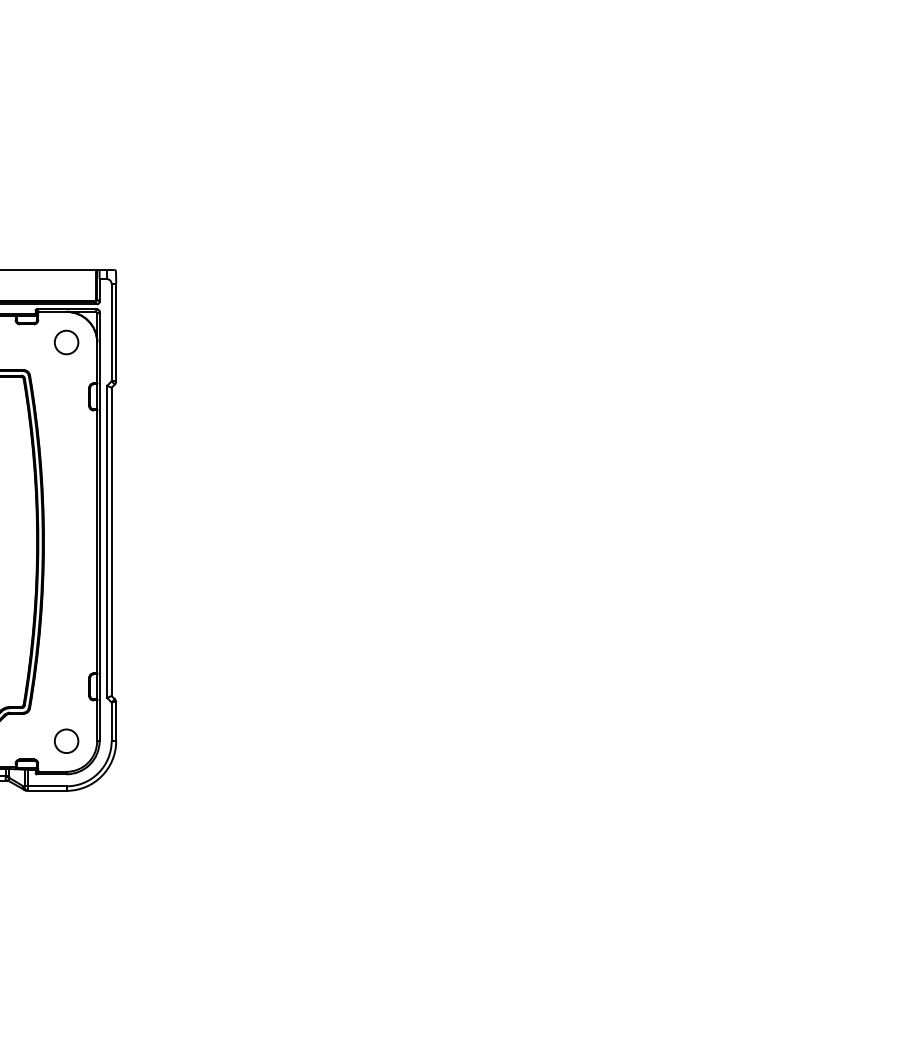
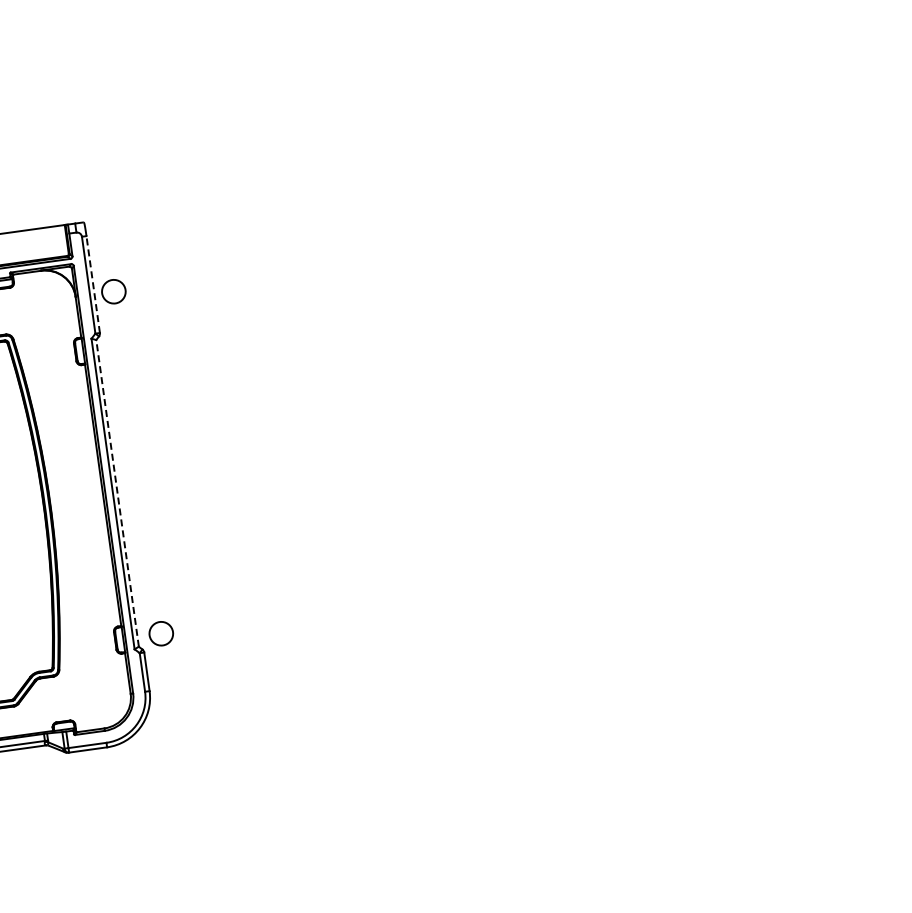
line: (116, 332) -> (93, 284), solid -> dashed
circle: (66, 342) -> (113, 291), moved
line: (111, 541) -> (117, 493), solid -> dashed
circle: (66, 740) -> (161, 632), moved

